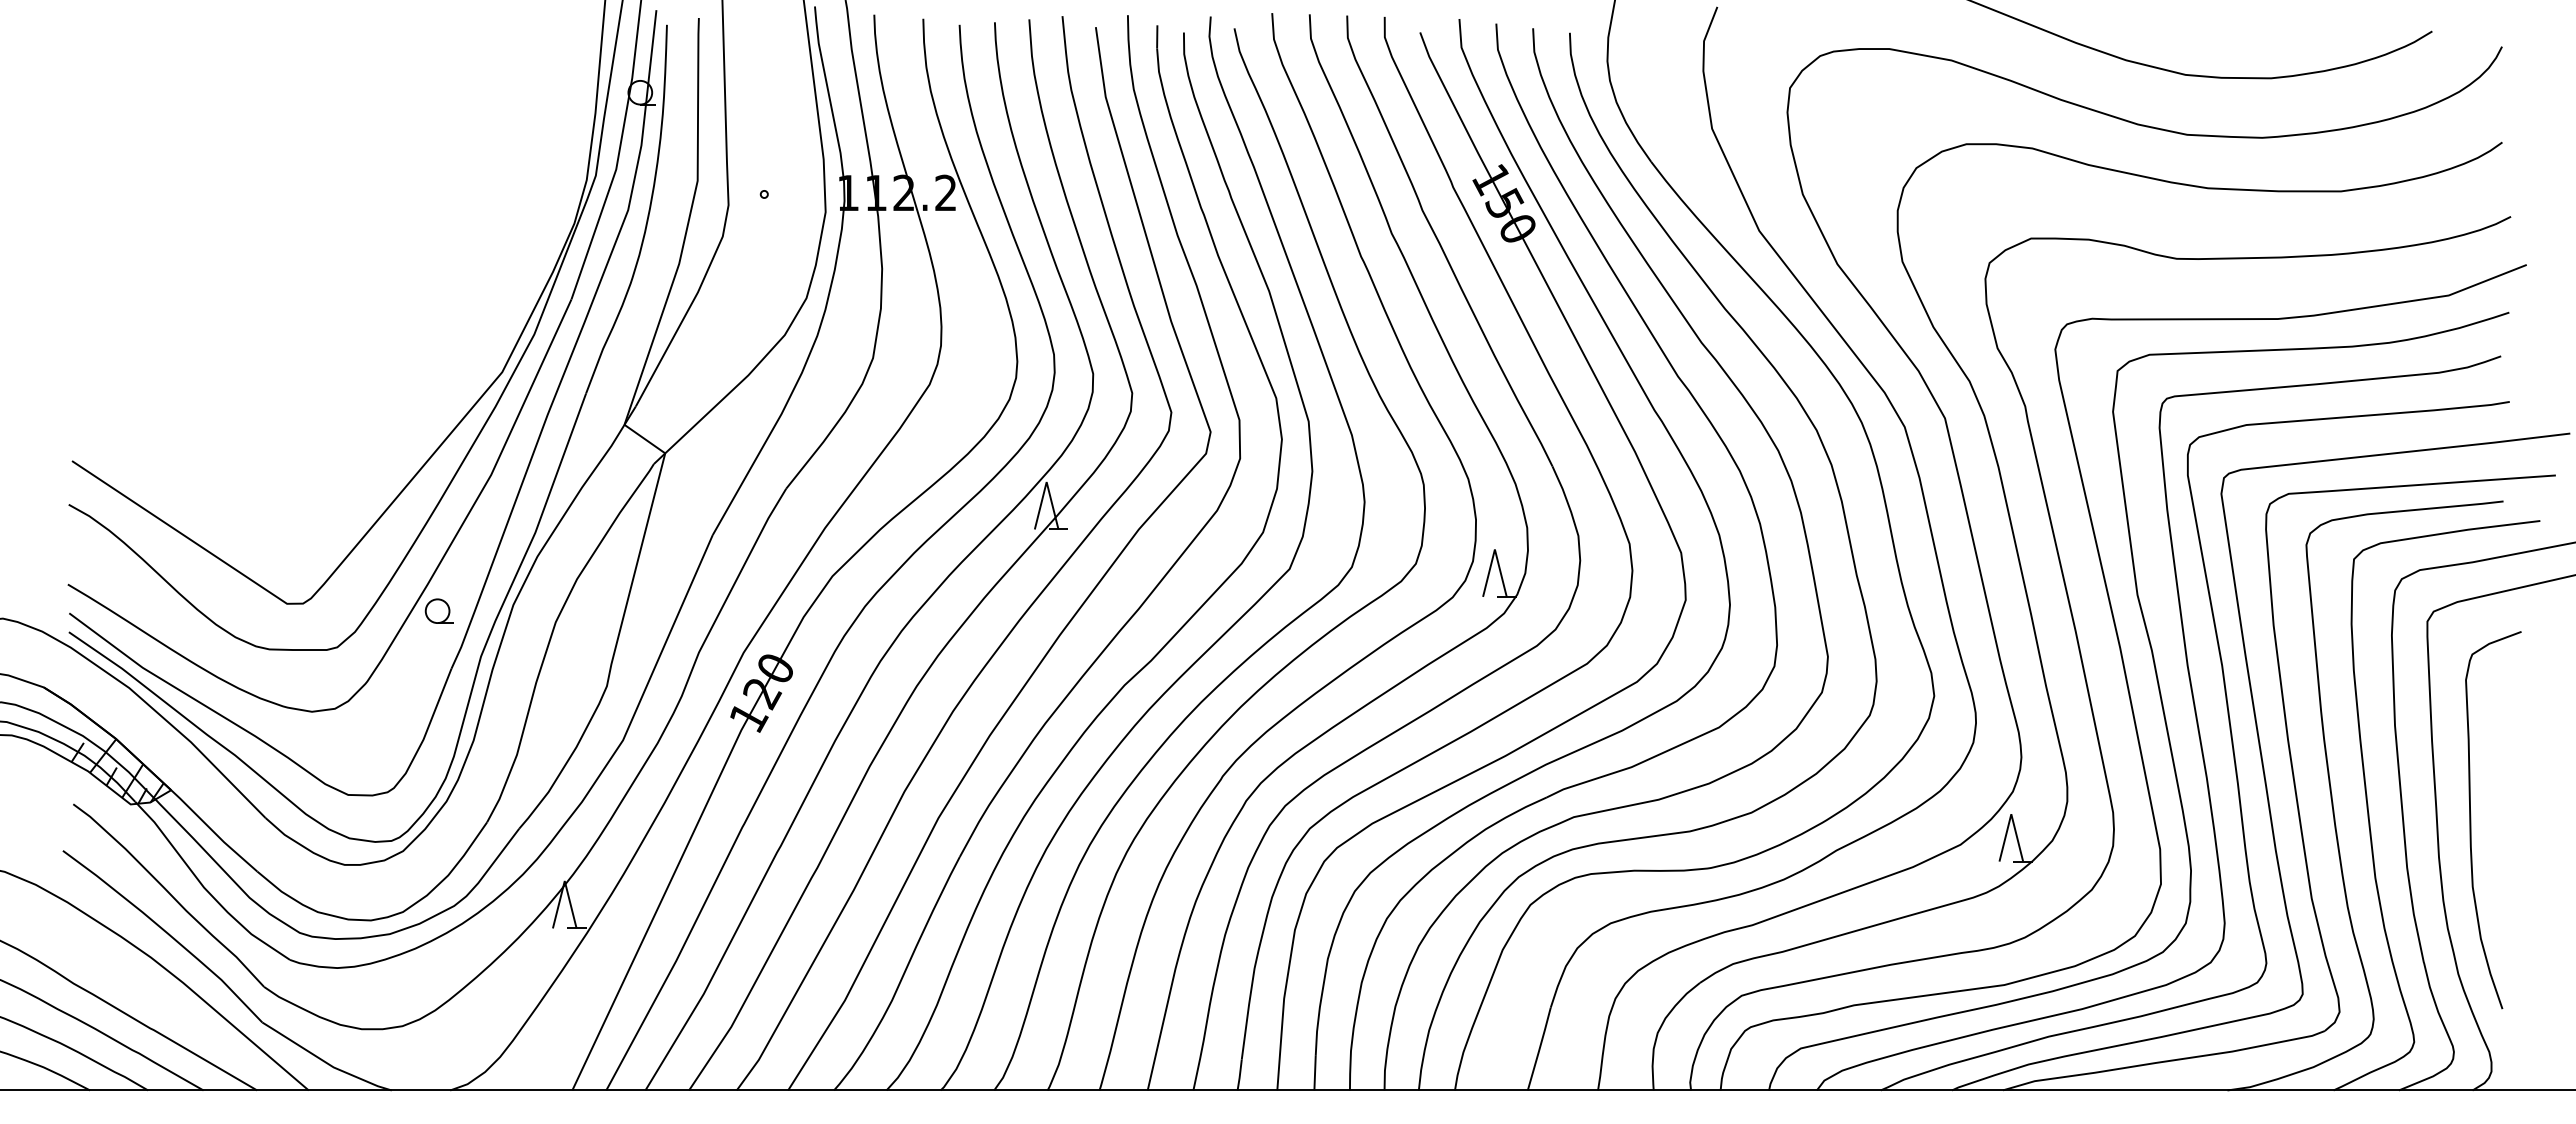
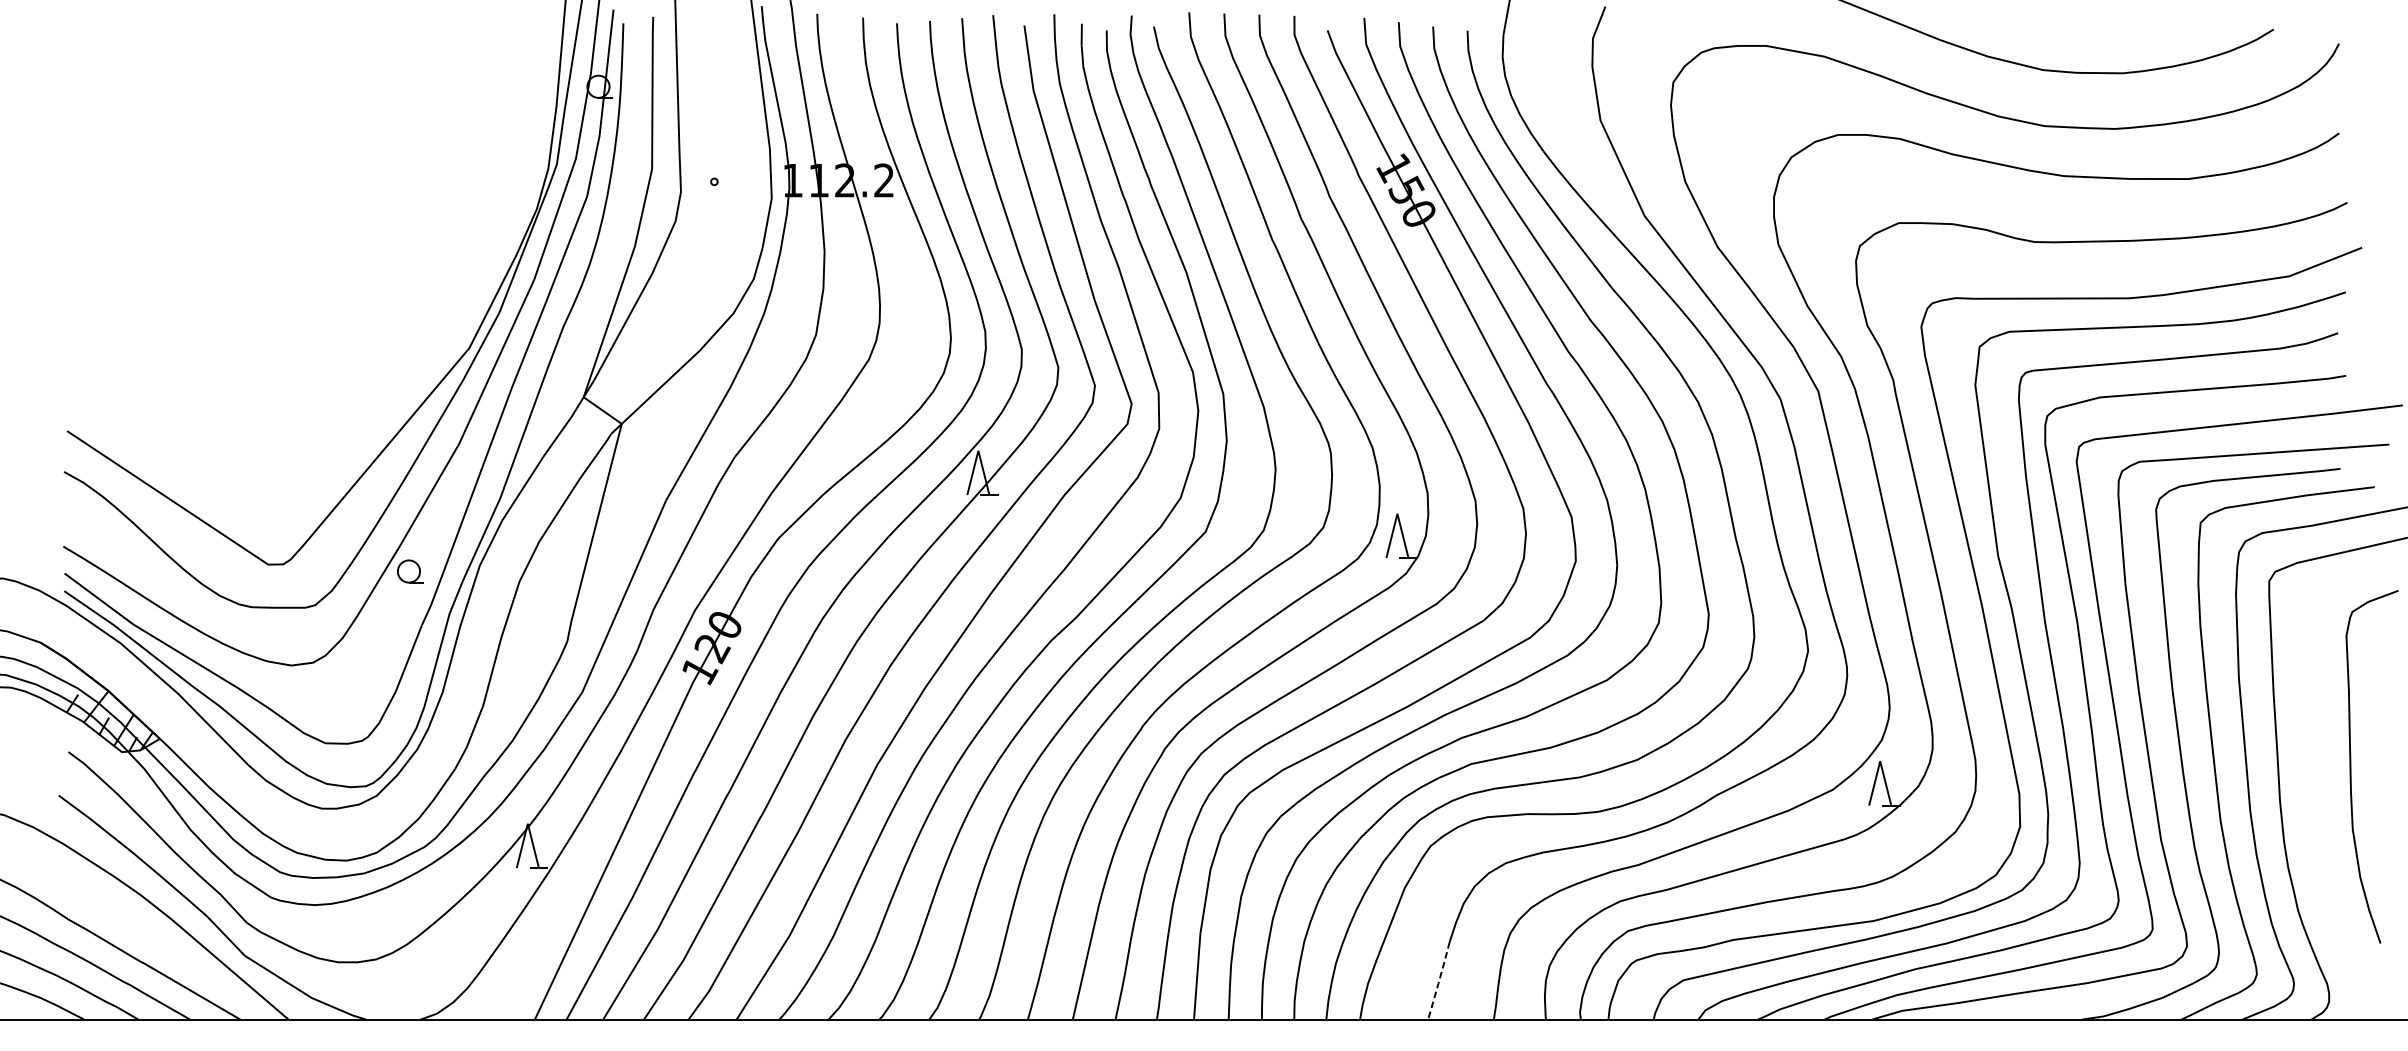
curve: (2471, 820) -> (2351, 767), moved
line: (1539, 1049) -> (1439, 981), solid -> dashed

